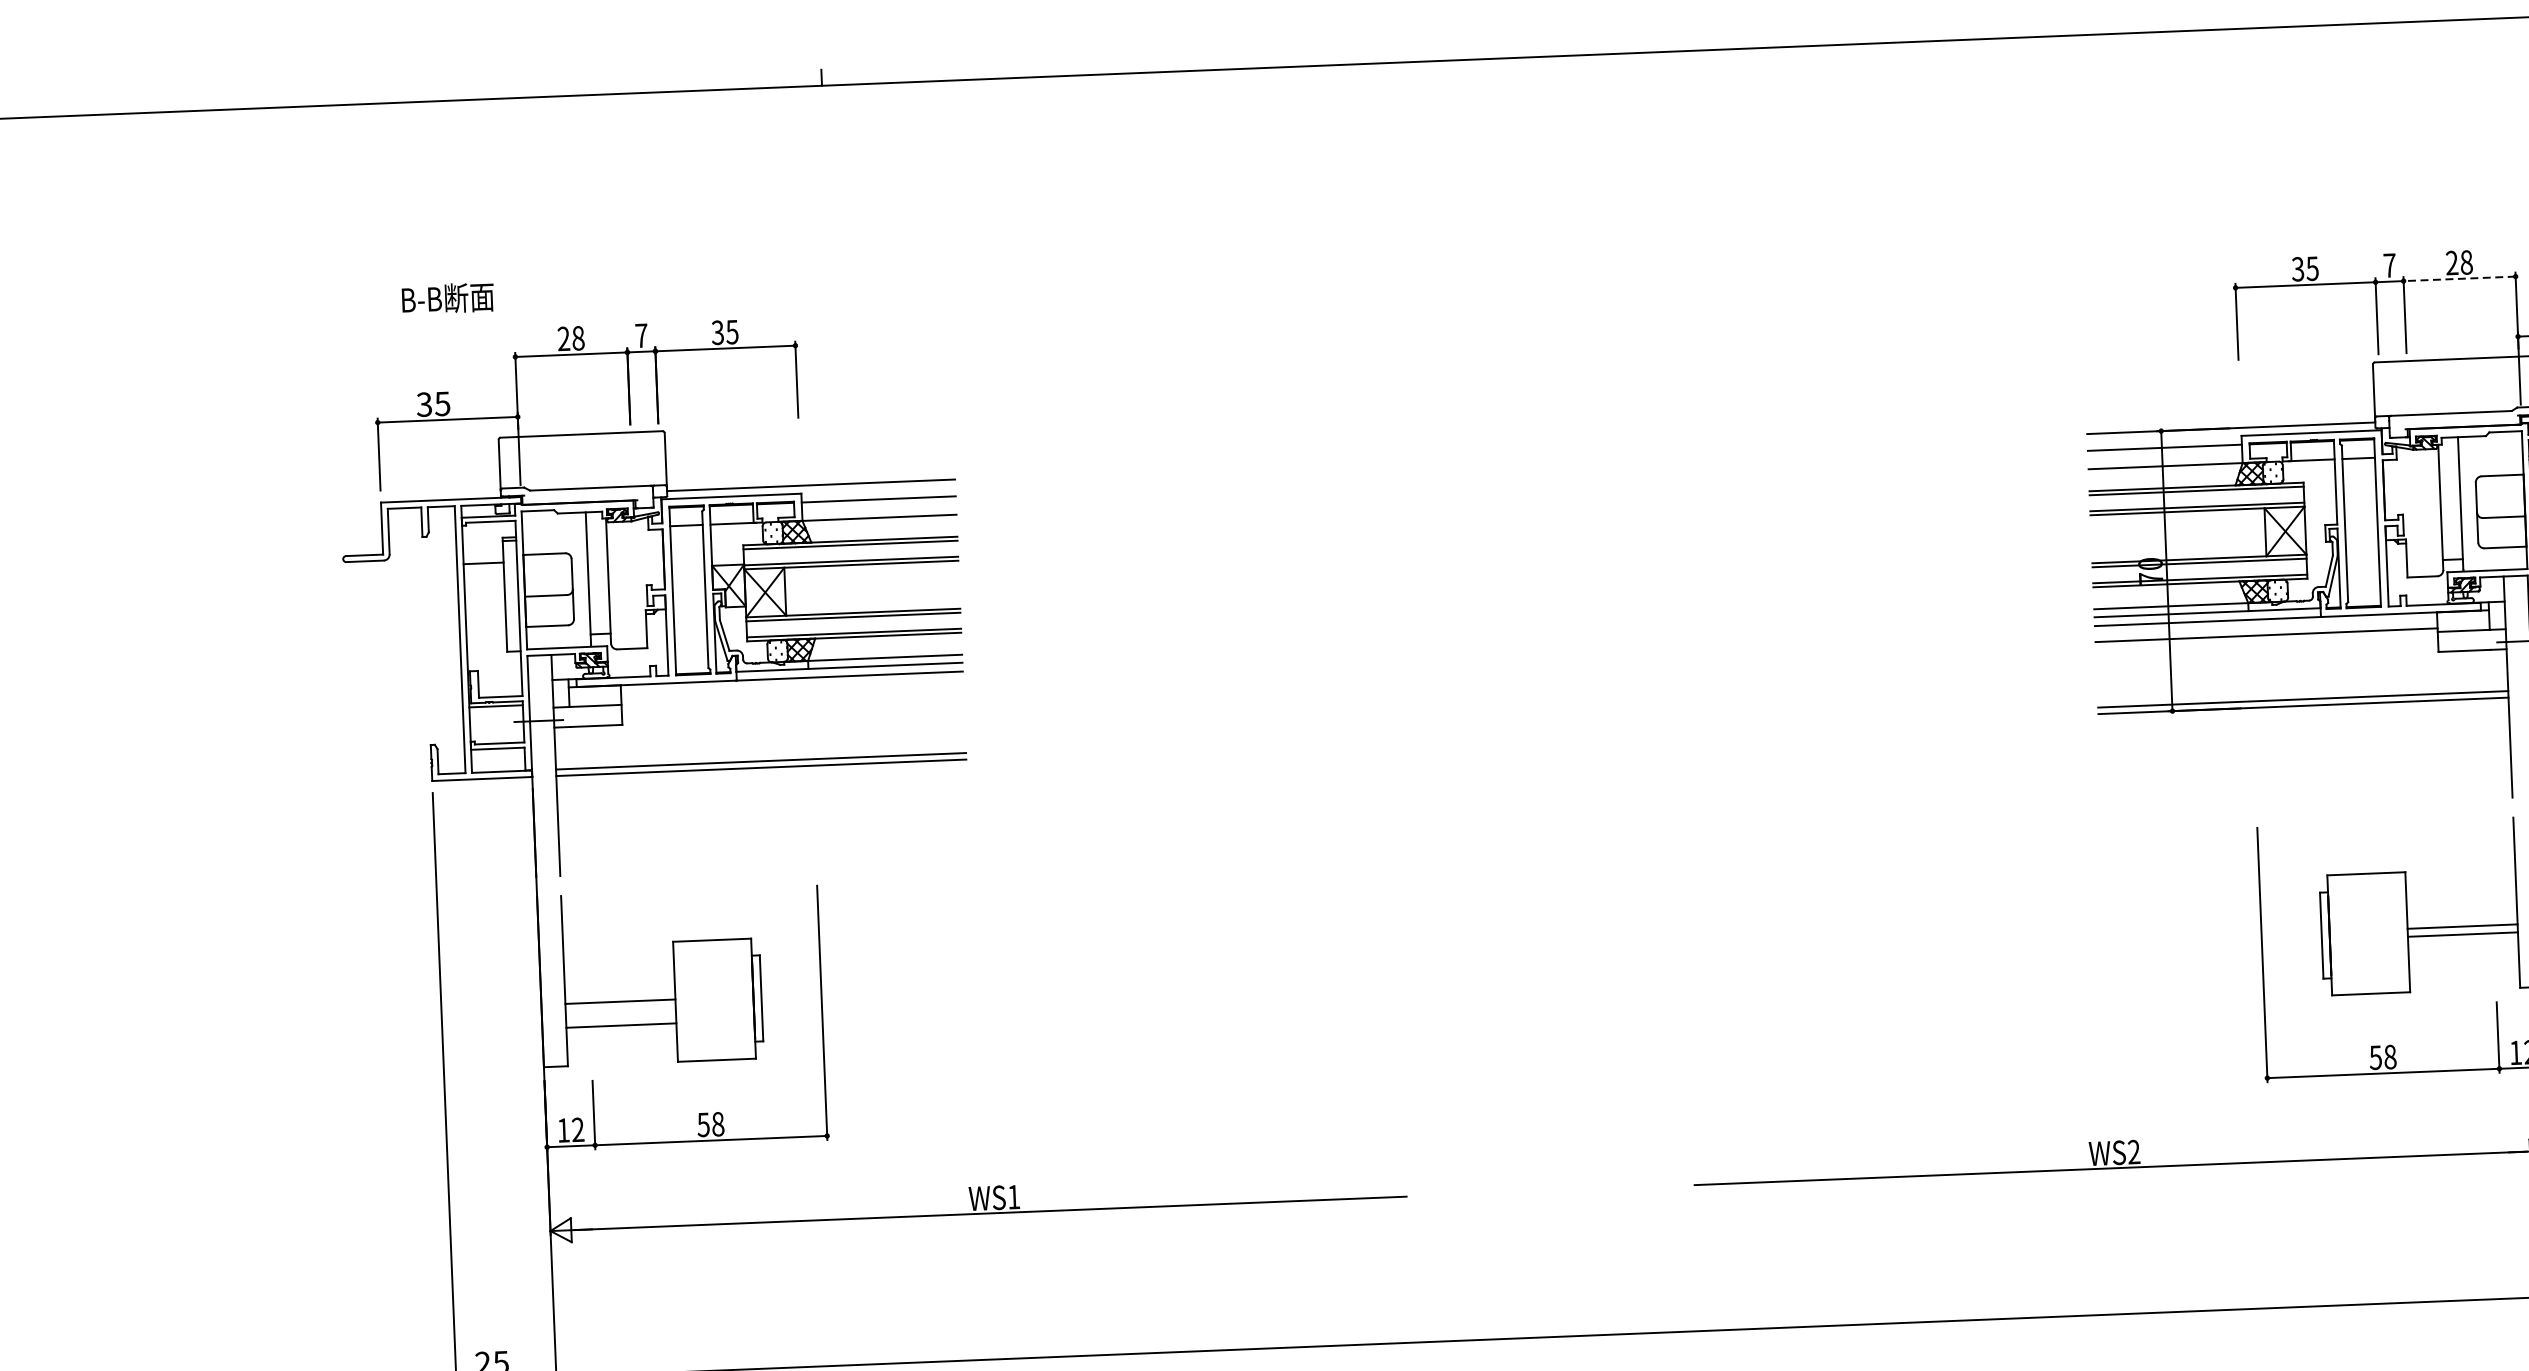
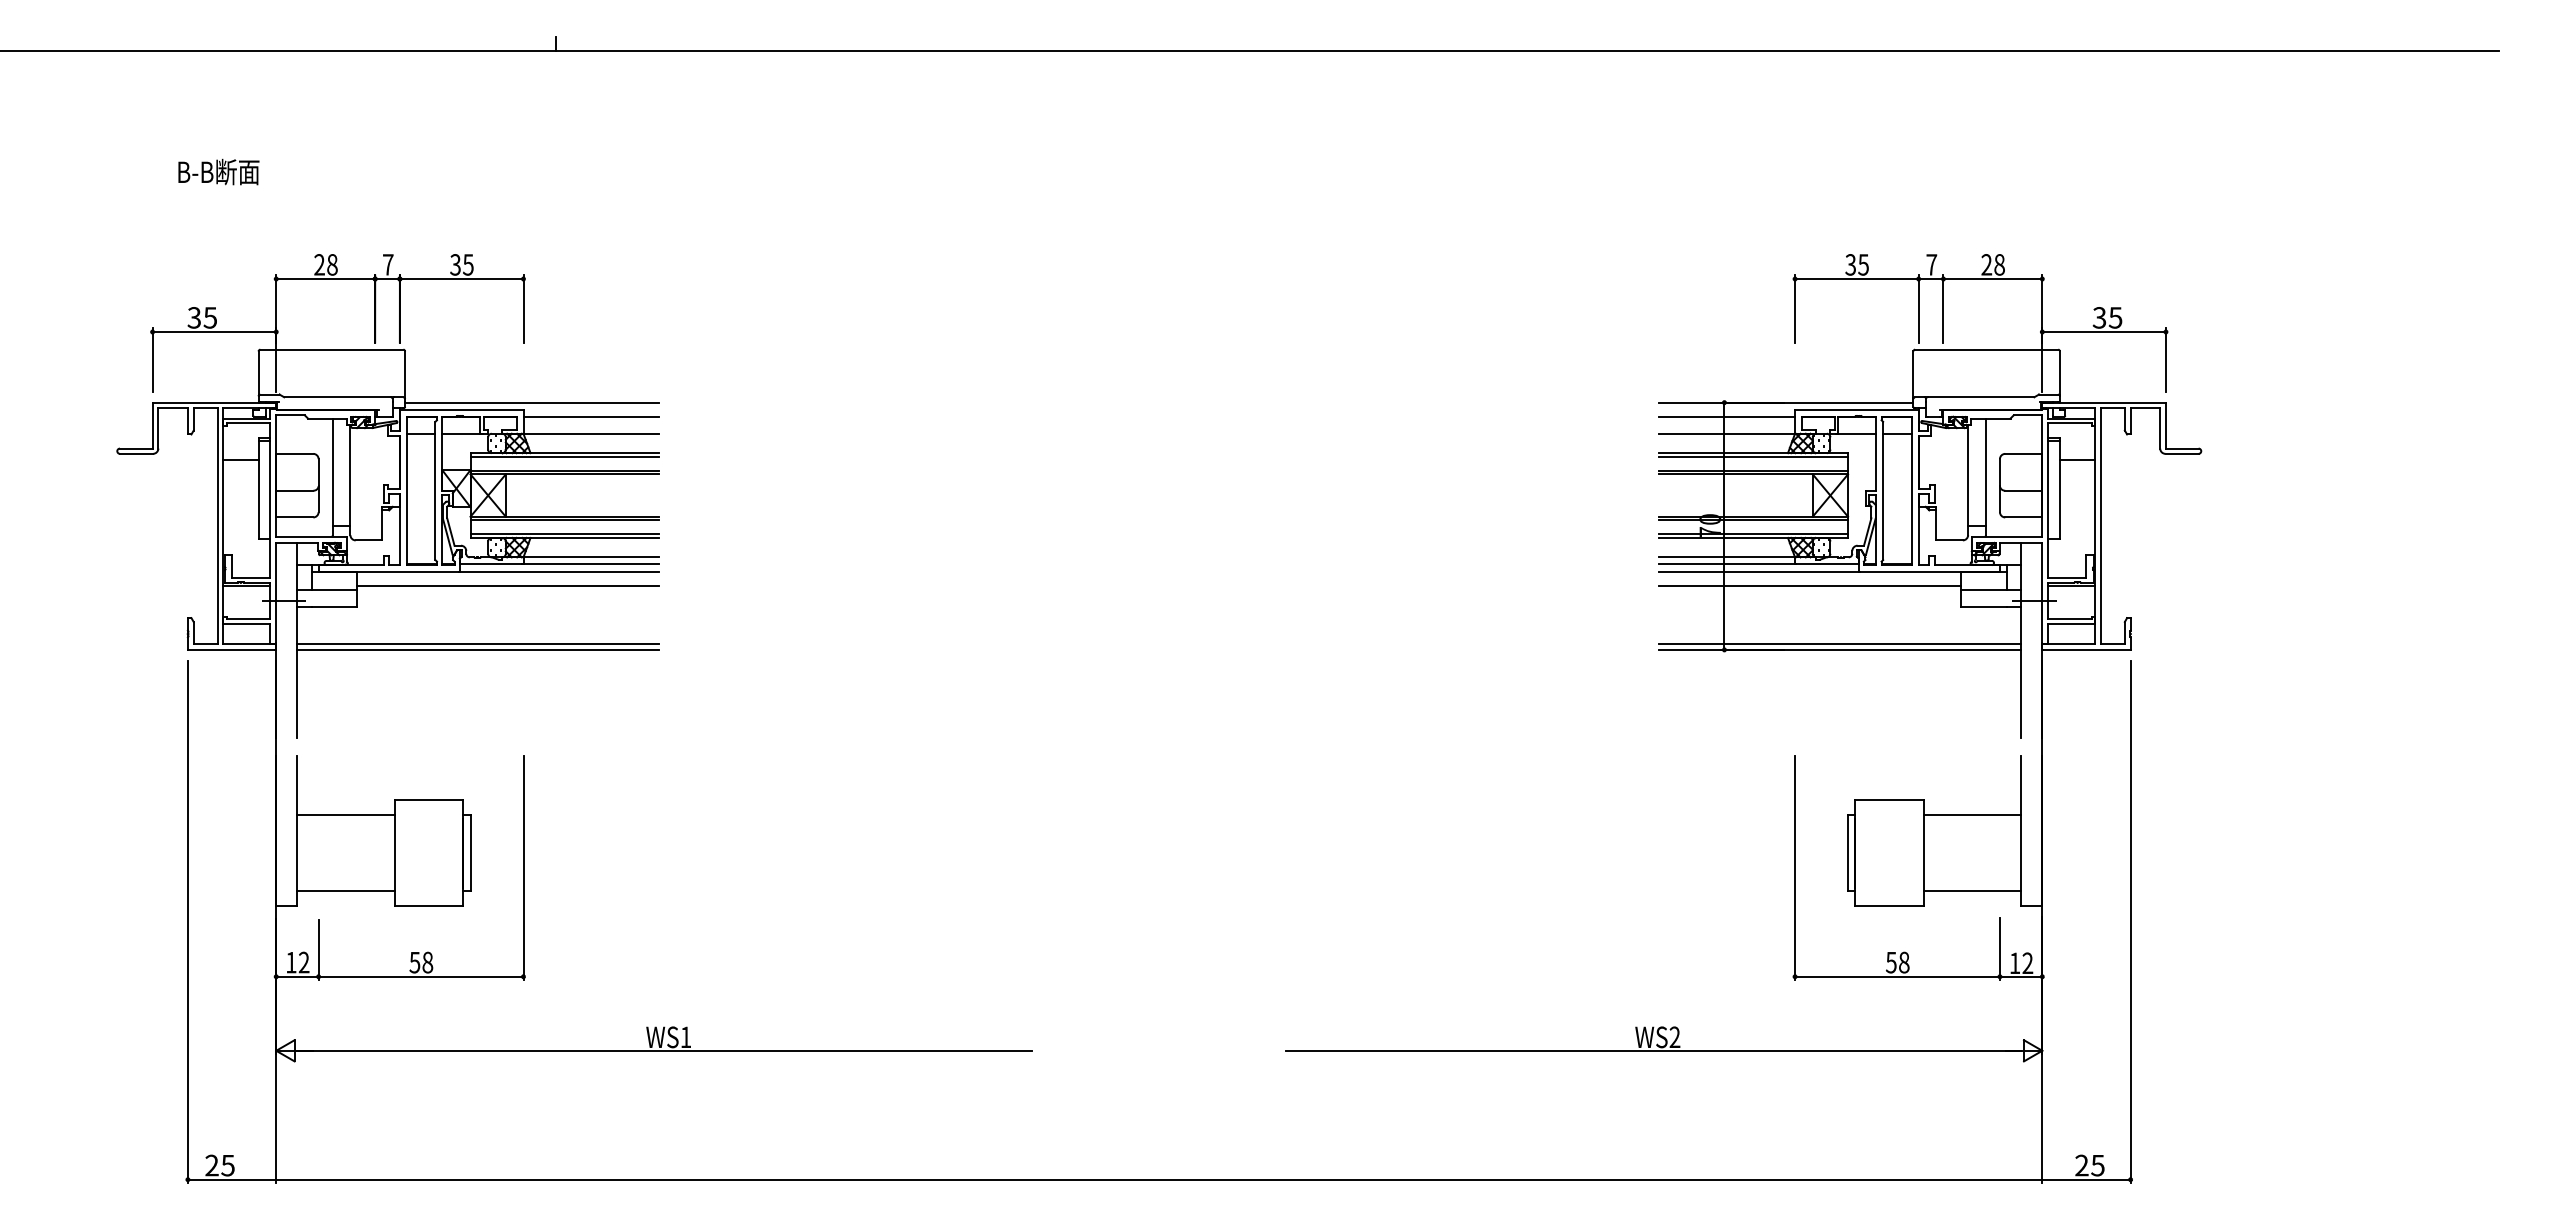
line: (2459, 279) -> (1992, 279), dashed -> solid
text: (447, 297) -> (218, 171), moved
line: (792, 694) -> (508, 586), added
line: (2462, 927) -> (1972, 891), moved
line: (2462, 934) -> (1972, 815), moved
line: (619, 1002) -> (345, 891), moved
line: (620, 1025) -> (345, 815), moved

